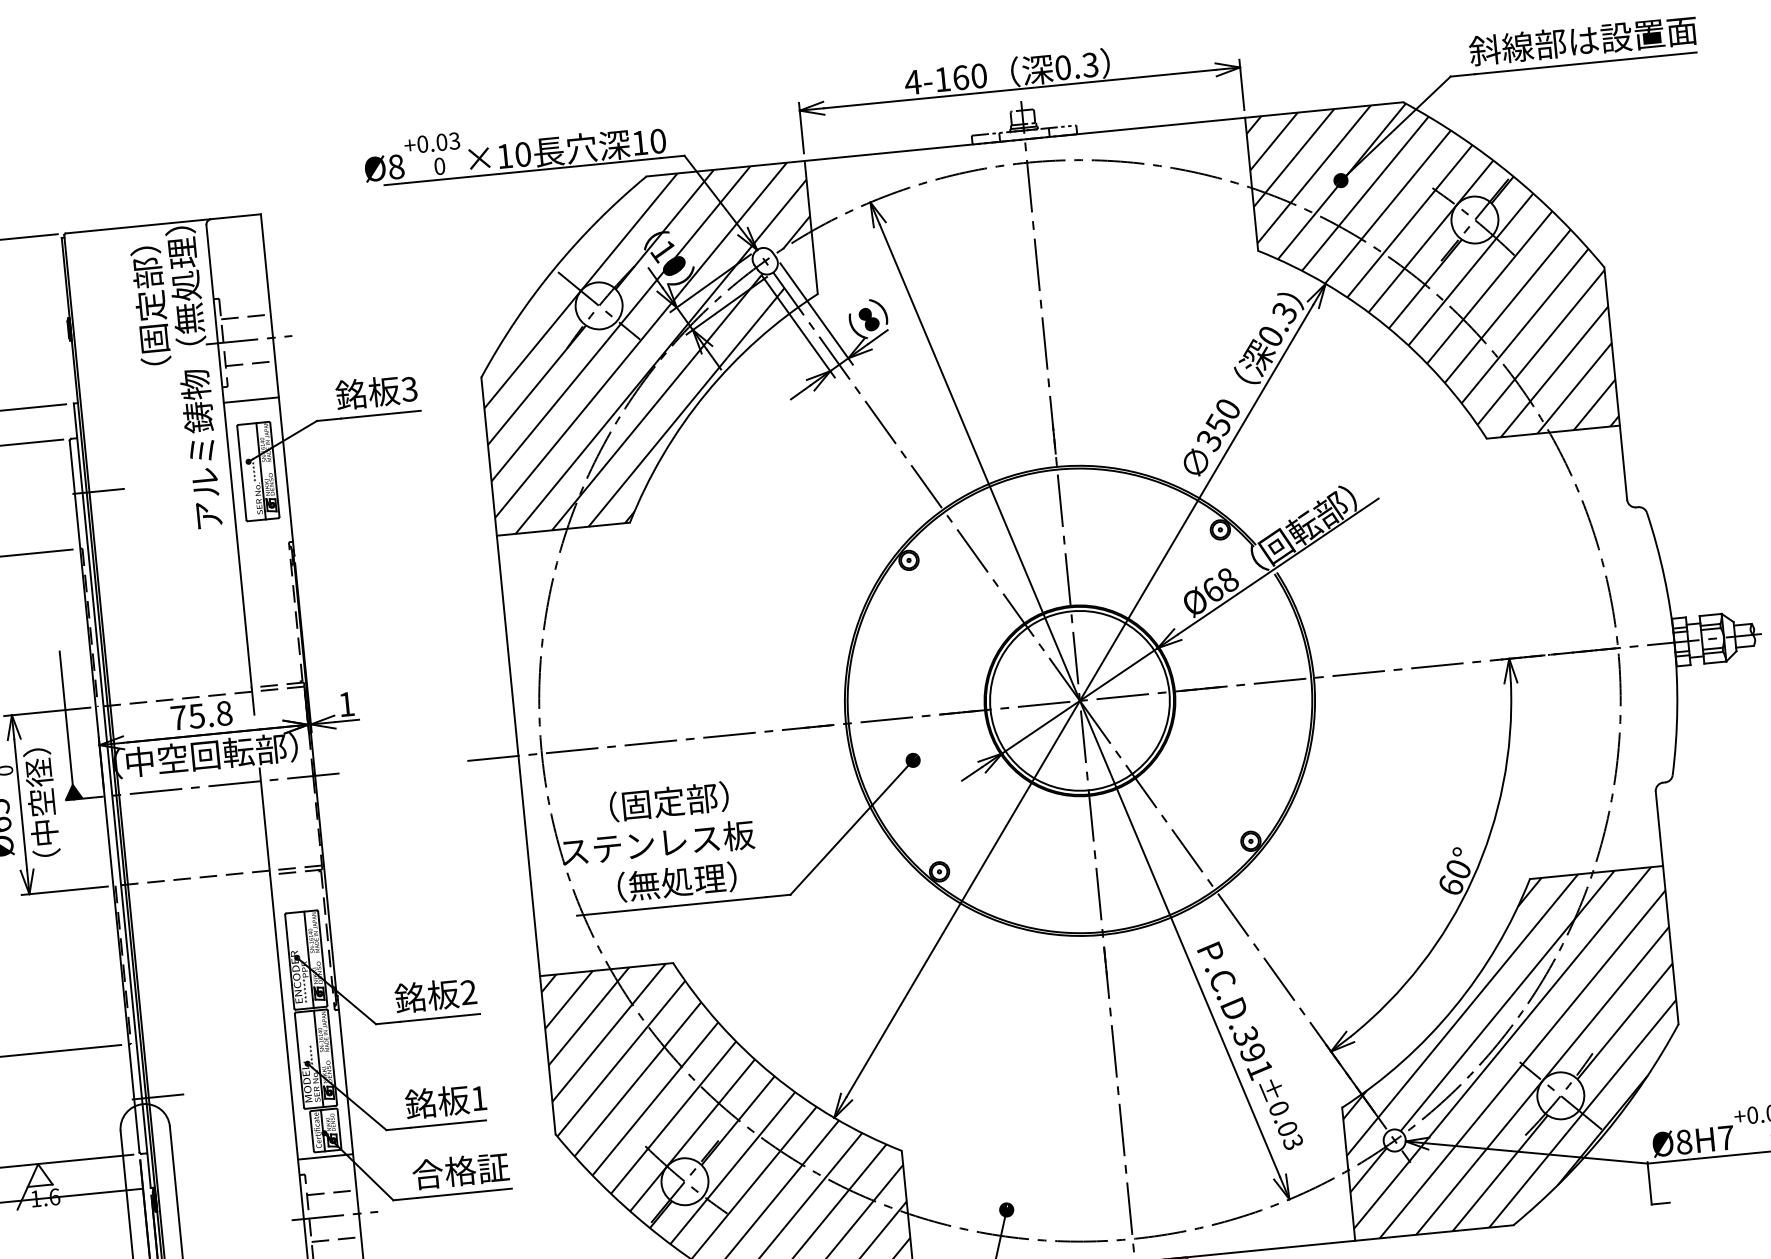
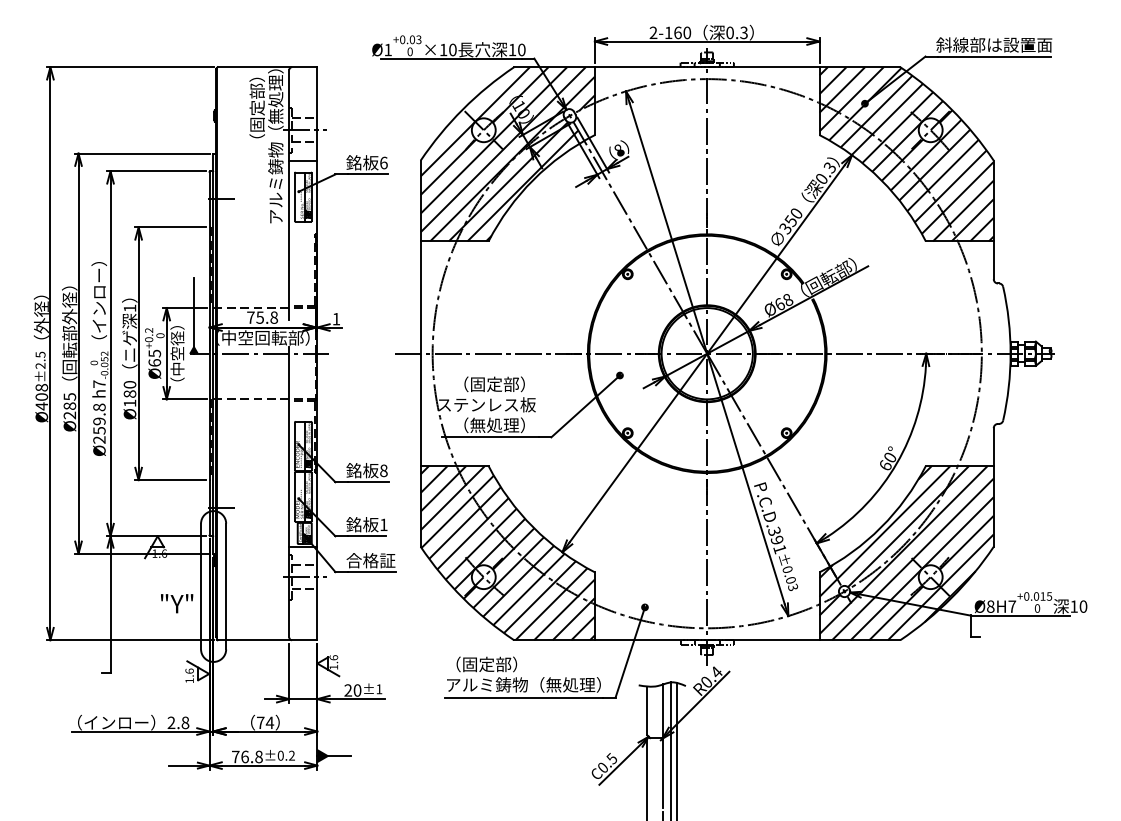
text: (912, 81) -> (653, 32), 4-160 -> 2-160
text: (396, 165) -> (388, 49), Ø8 -> Ø1
text: (408, 388) -> (383, 162), 3 -> 6
text: (467, 991) -> (383, 470), 2 -> 8

